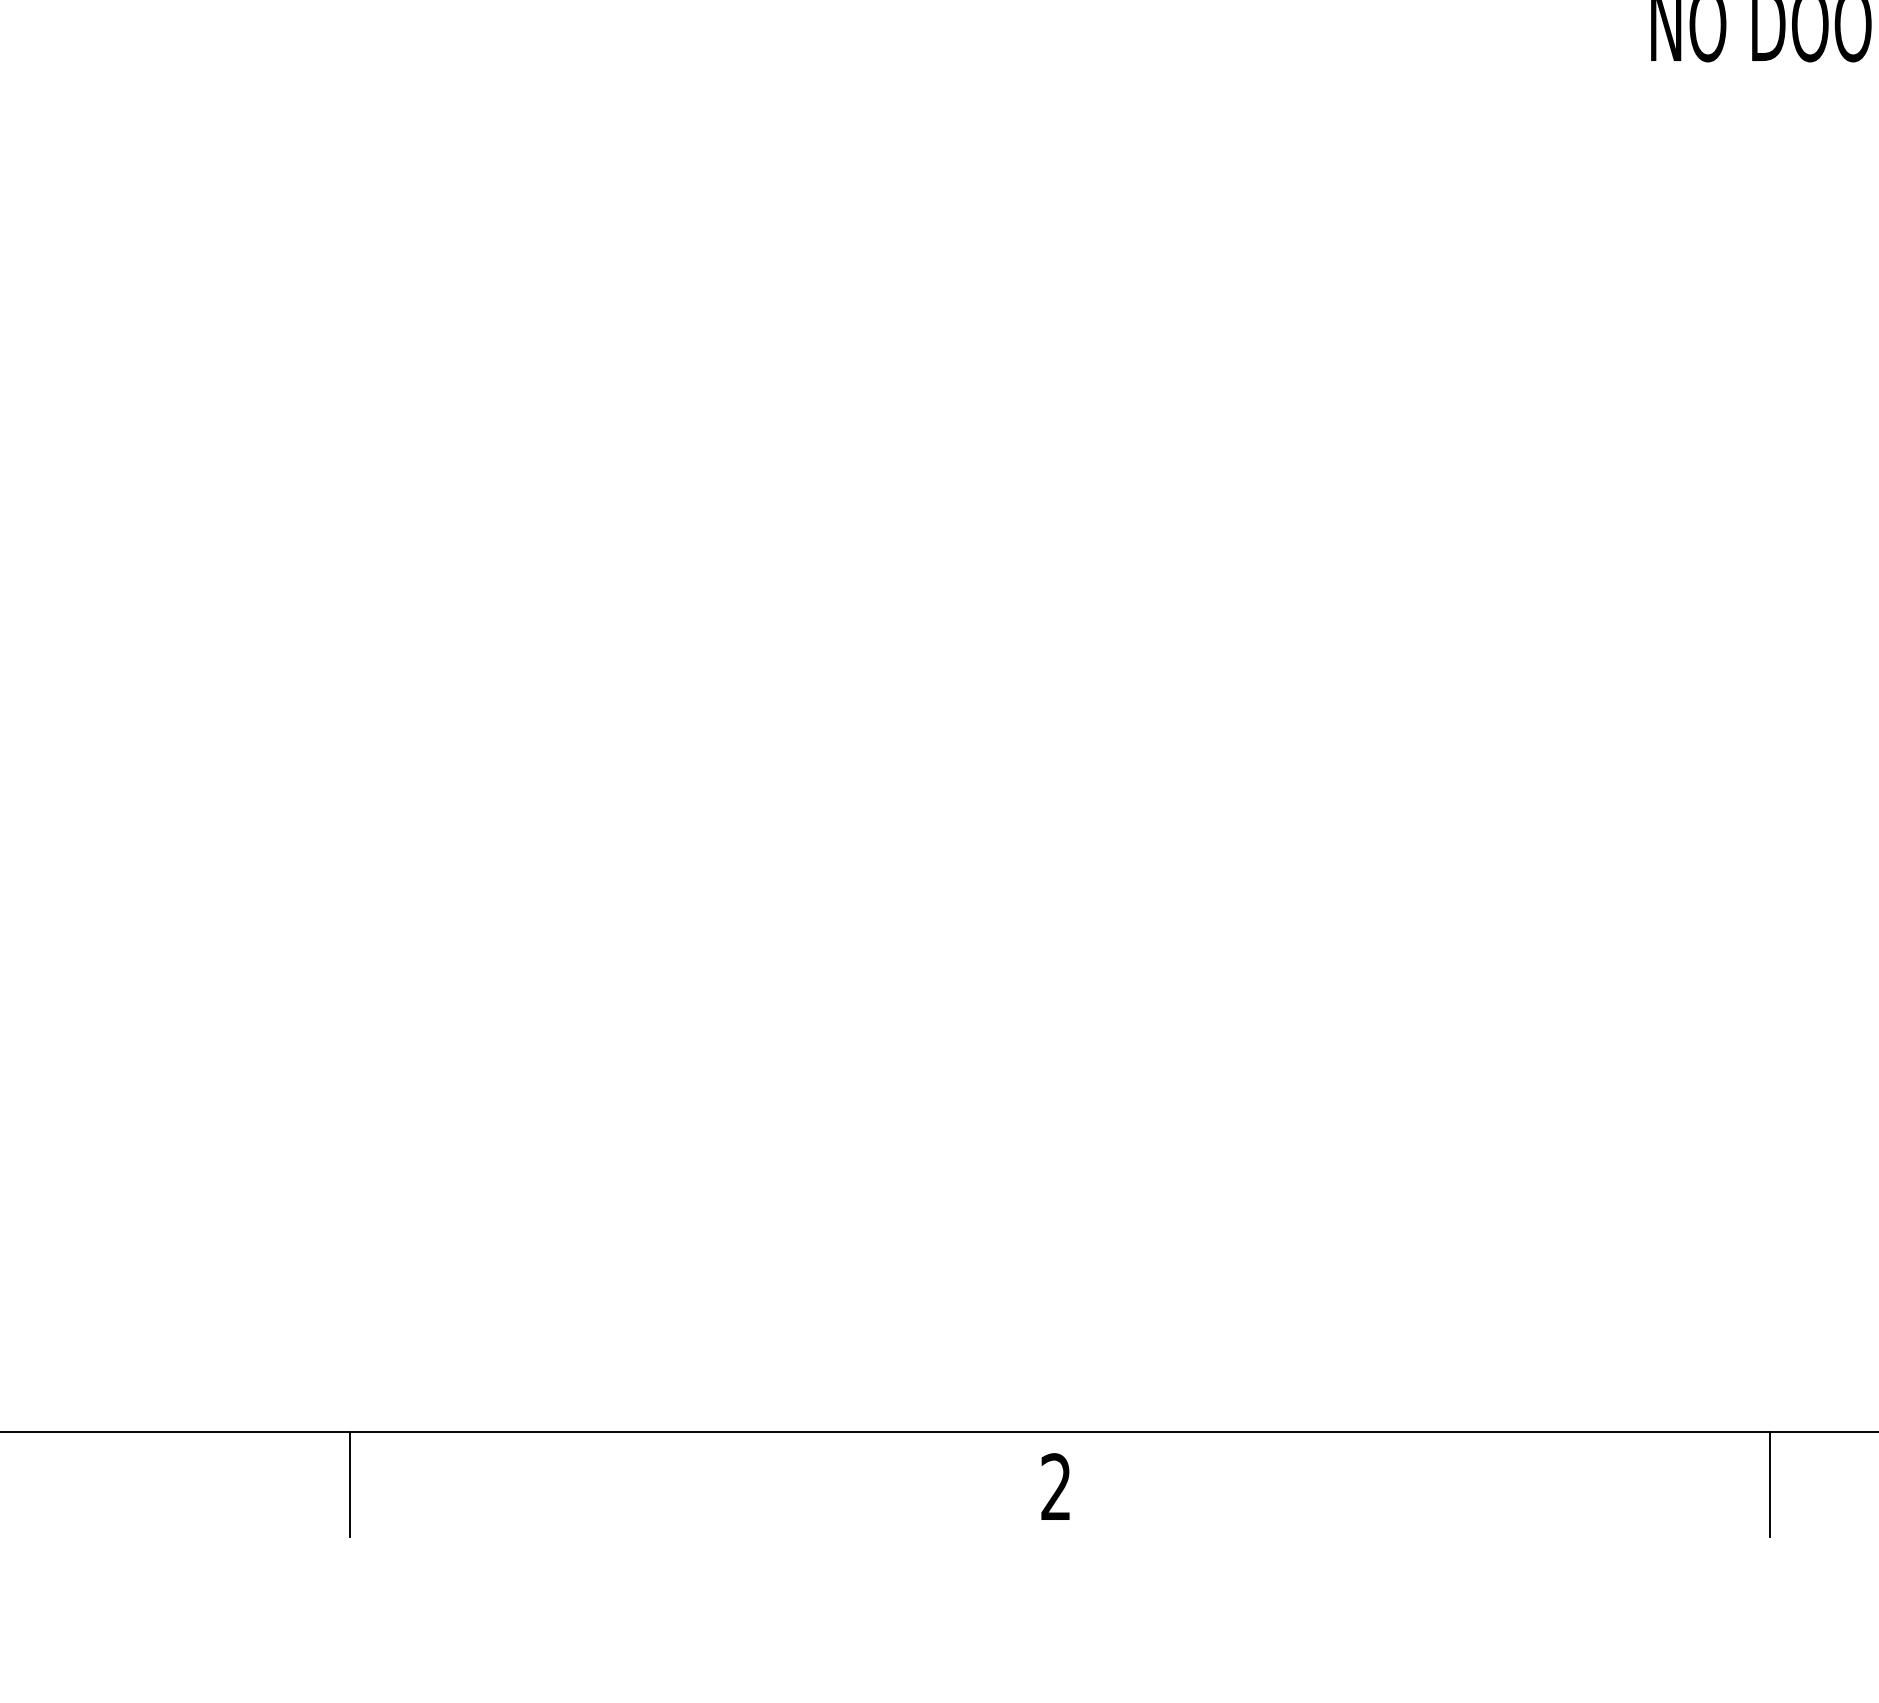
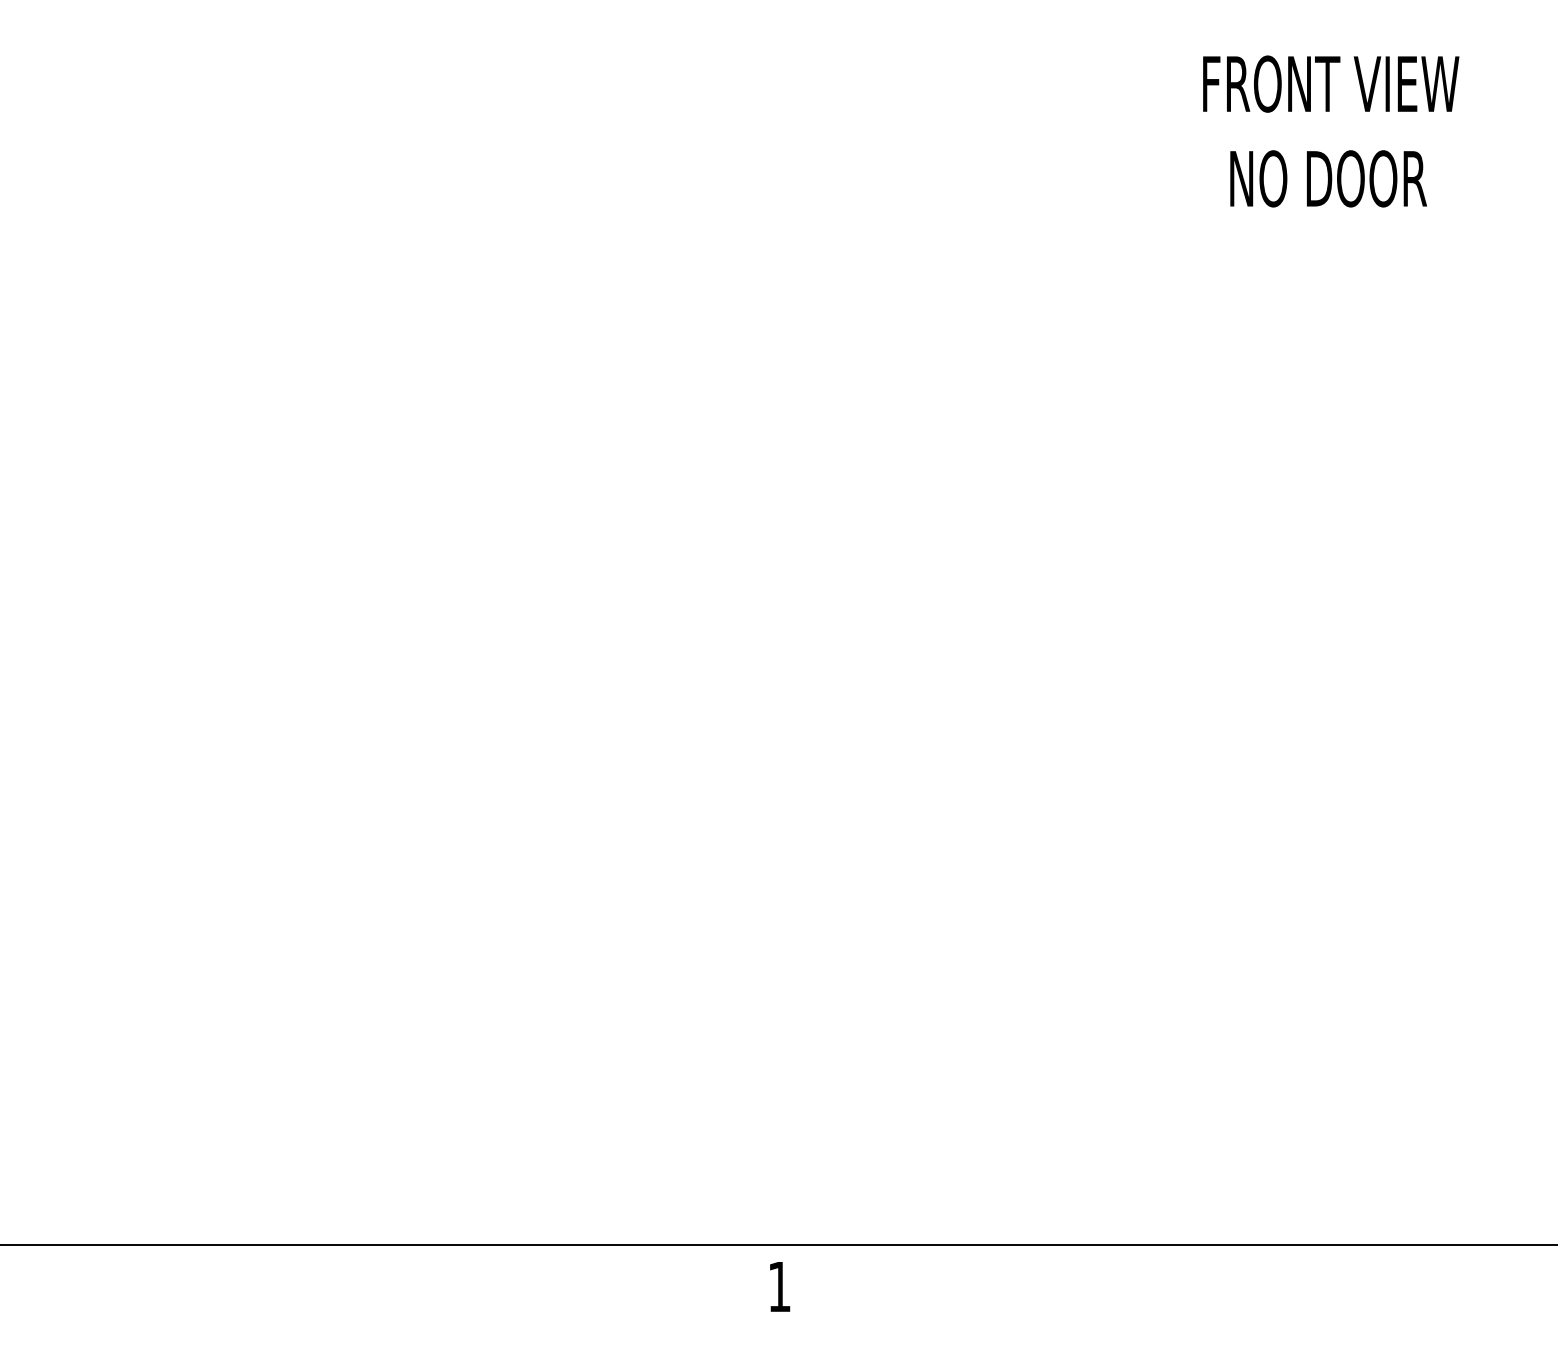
line: (349, 1483) -> (244, 1284), removed
line: (1770, 1483) -> (1320, 1284), removed
text: (1056, 1486) -> (779, 1286), 2 -> 1

